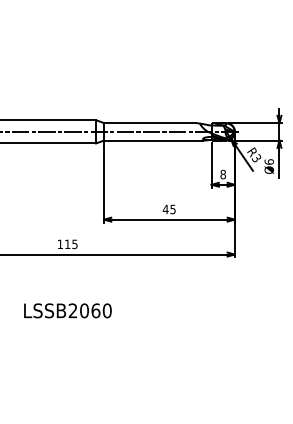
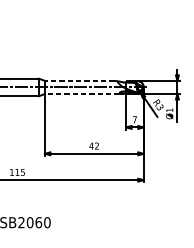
line: (149, 123) -> (79, 81), solid -> dashed
line: (152, 140) -> (81, 94), solid -> dashed
text: (268, 161) -> (169, 109), Ø6 -> Ø1
text: (222, 174) -> (134, 119), 8 -> 7
text: (172, 209) -> (96, 146), 45 -> 42

